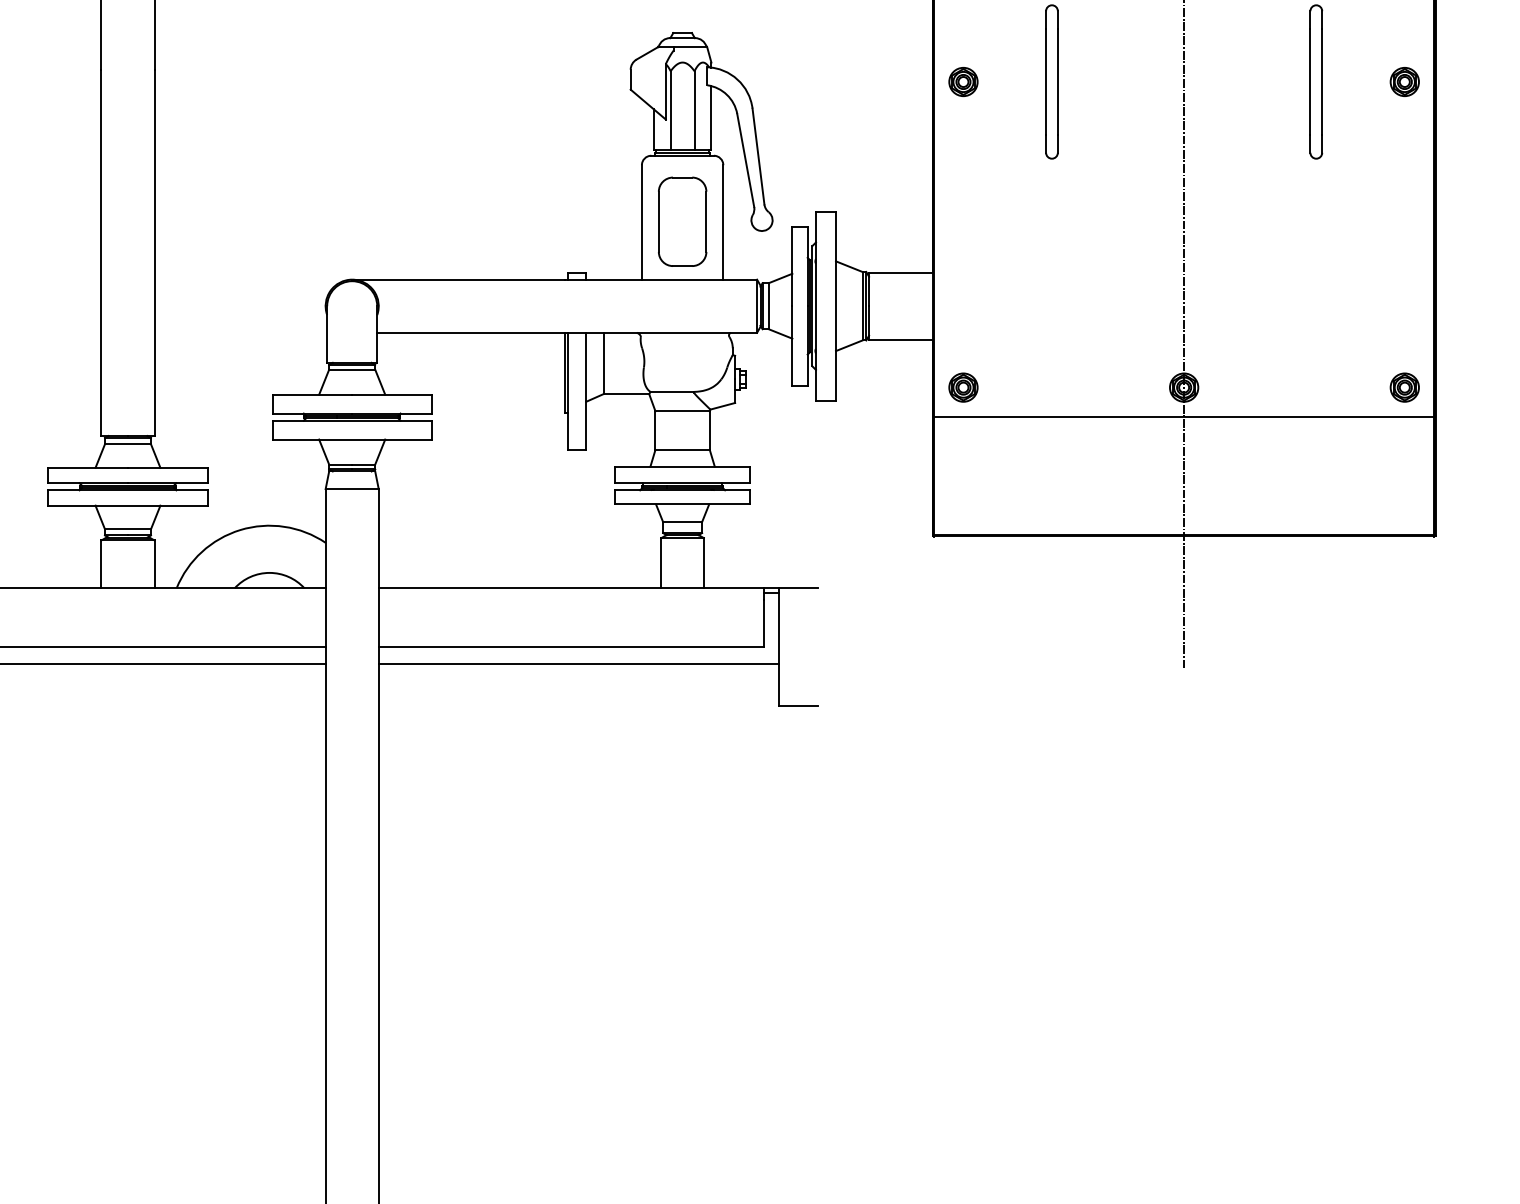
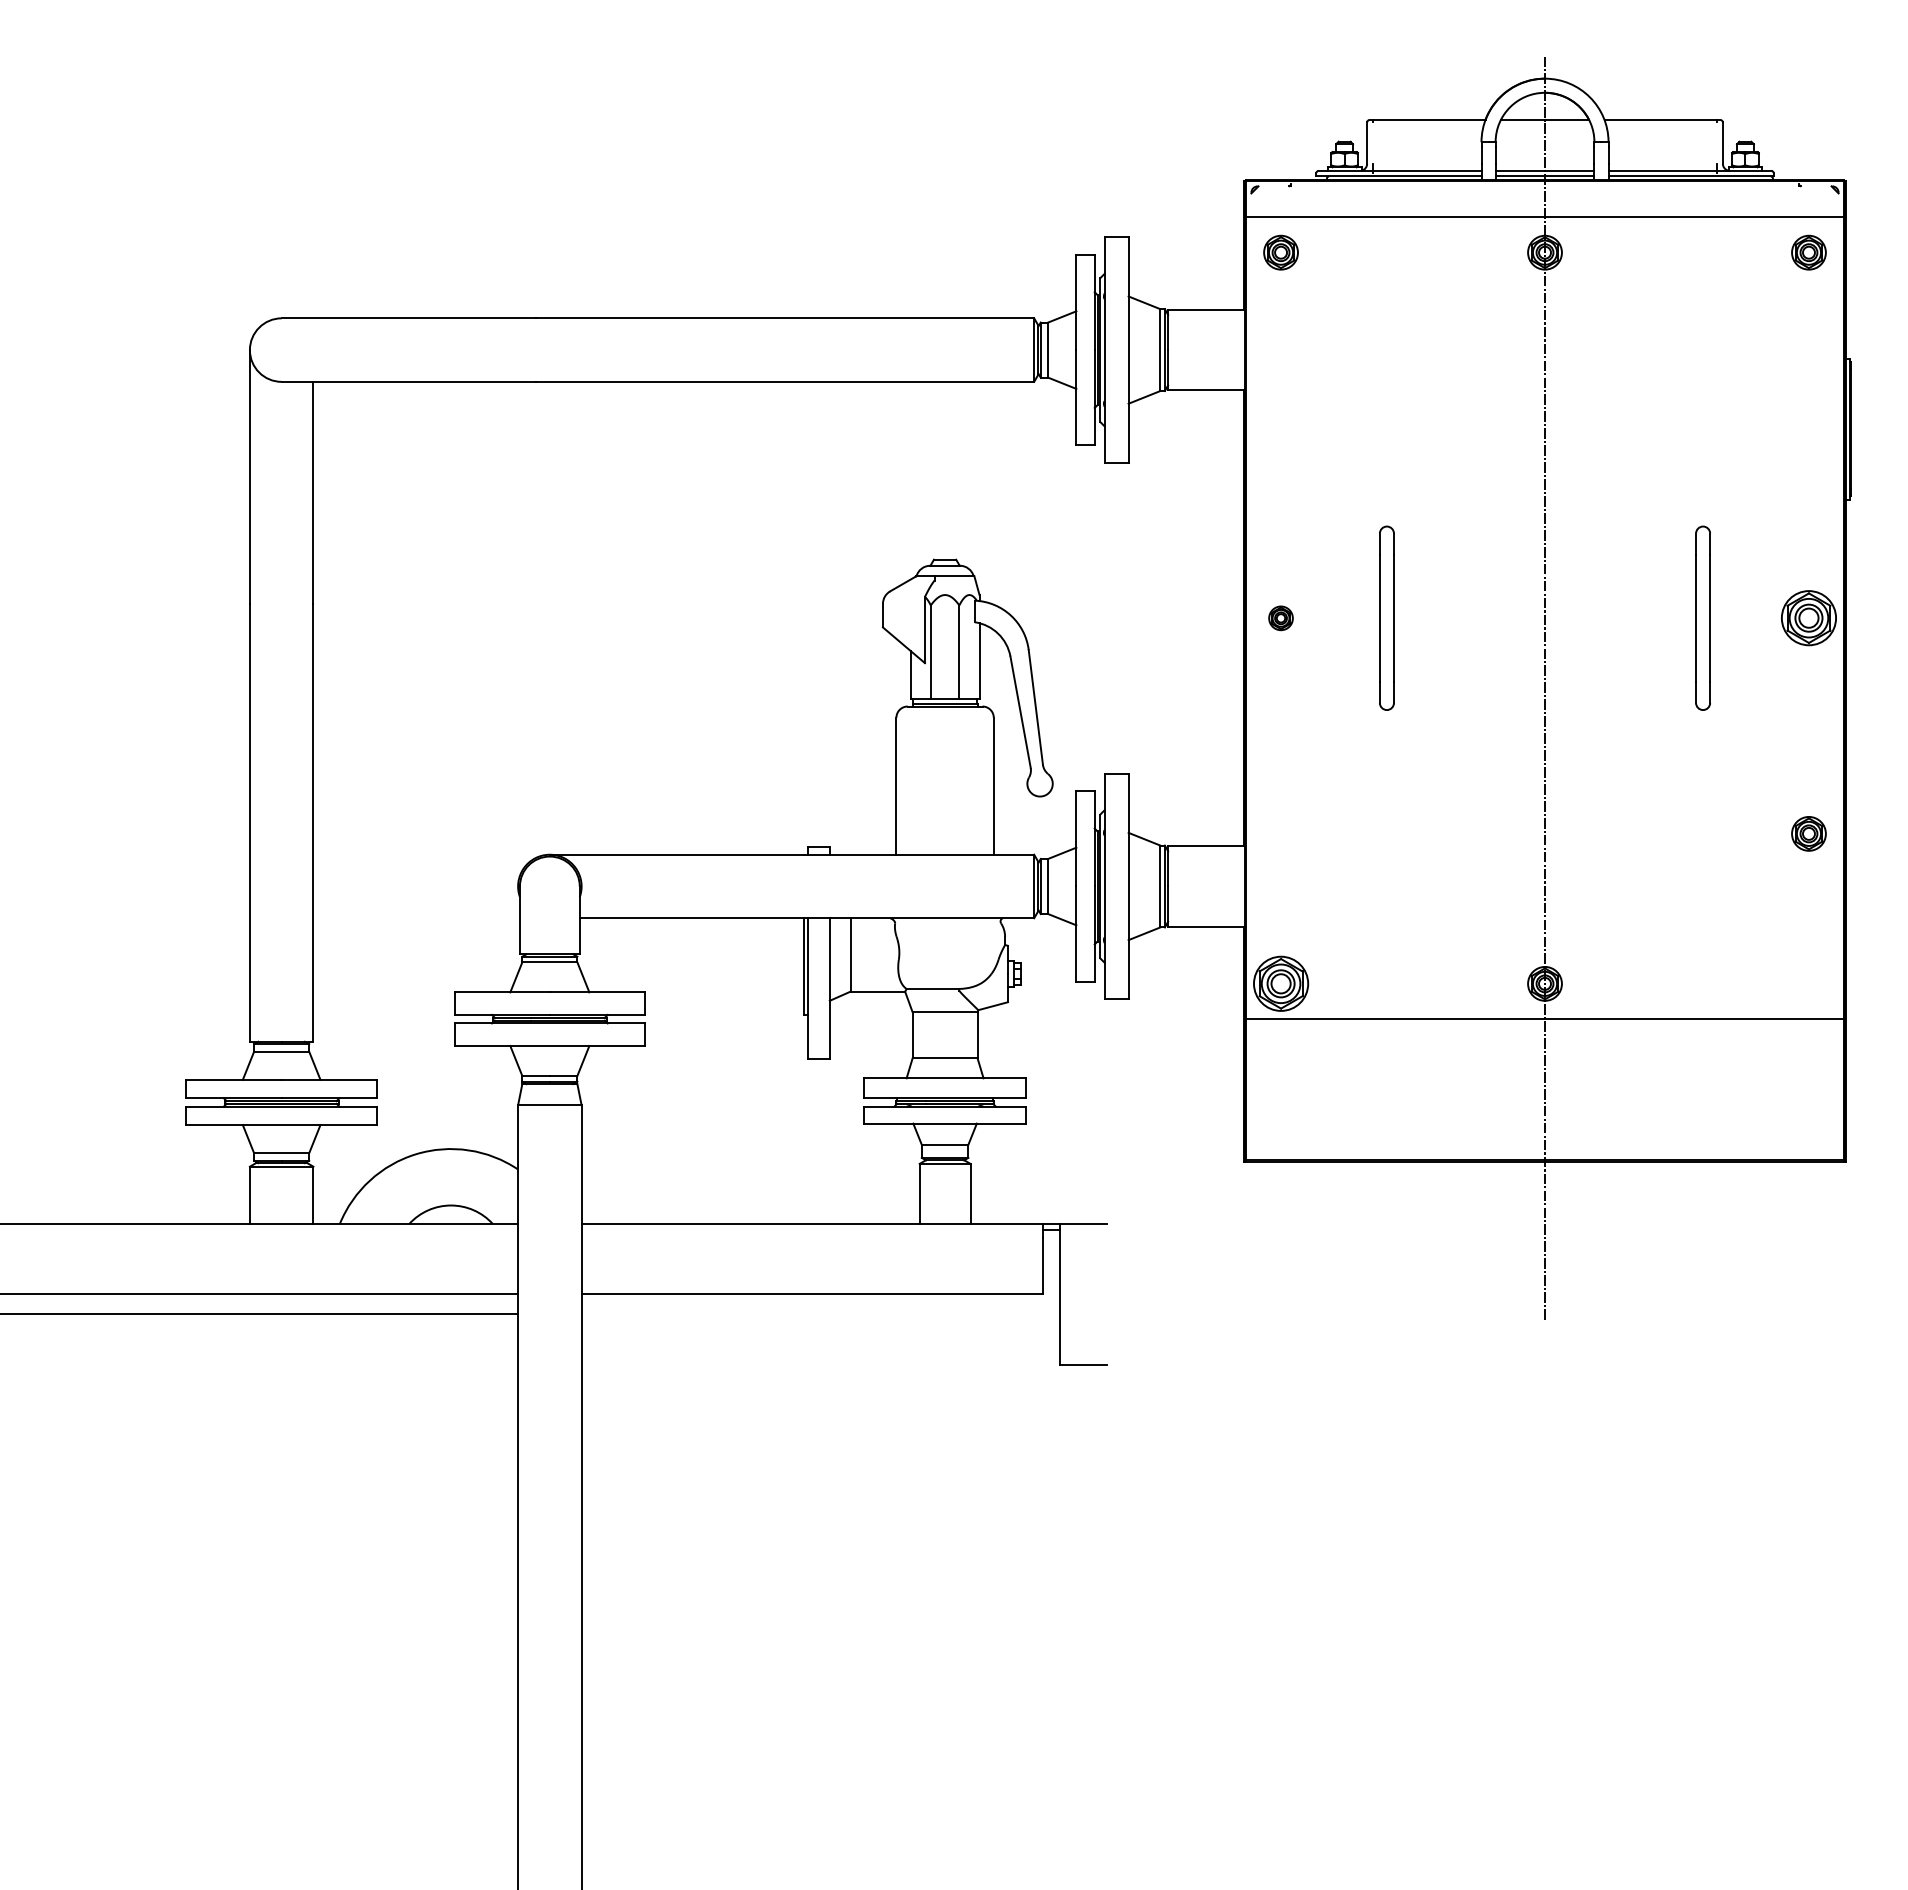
part: (963, 82) -> (1280, 618), size x0.7
part: (1404, 82) -> (1808, 618), size x1.6
part: (682, 221) -> (944, 785), removed
part: (963, 387) -> (1280, 983), size x1.6
part: (1404, 387) -> (1808, 833), moved
line: (578, 664) -> (820, 1314), removed

